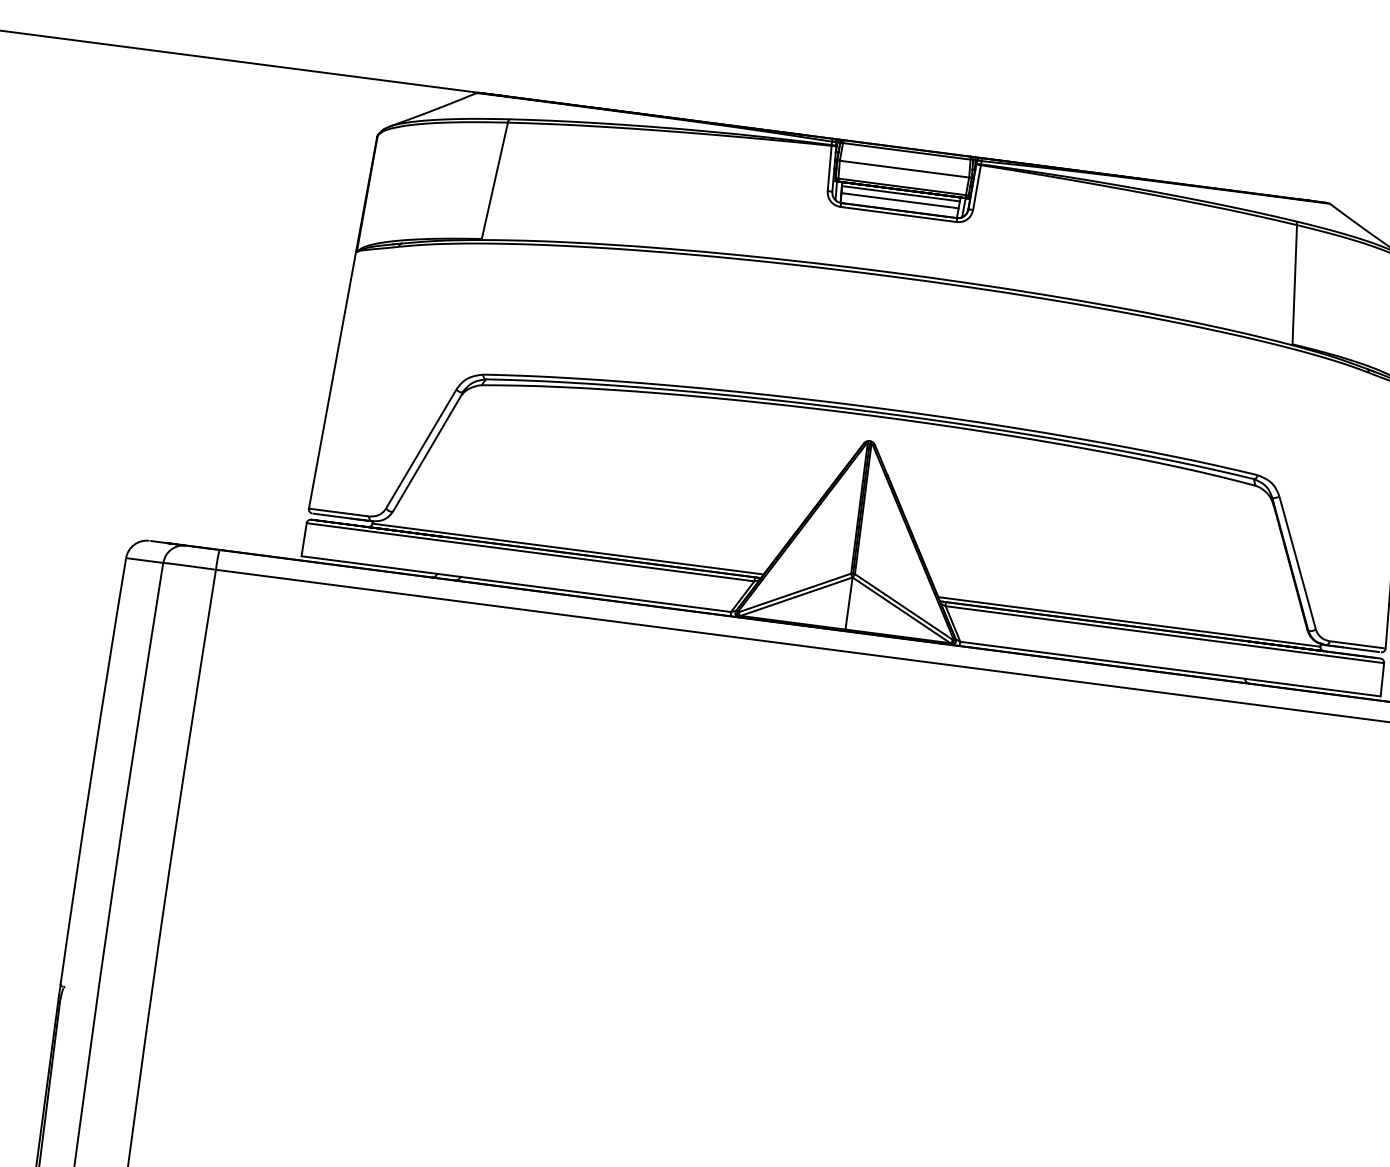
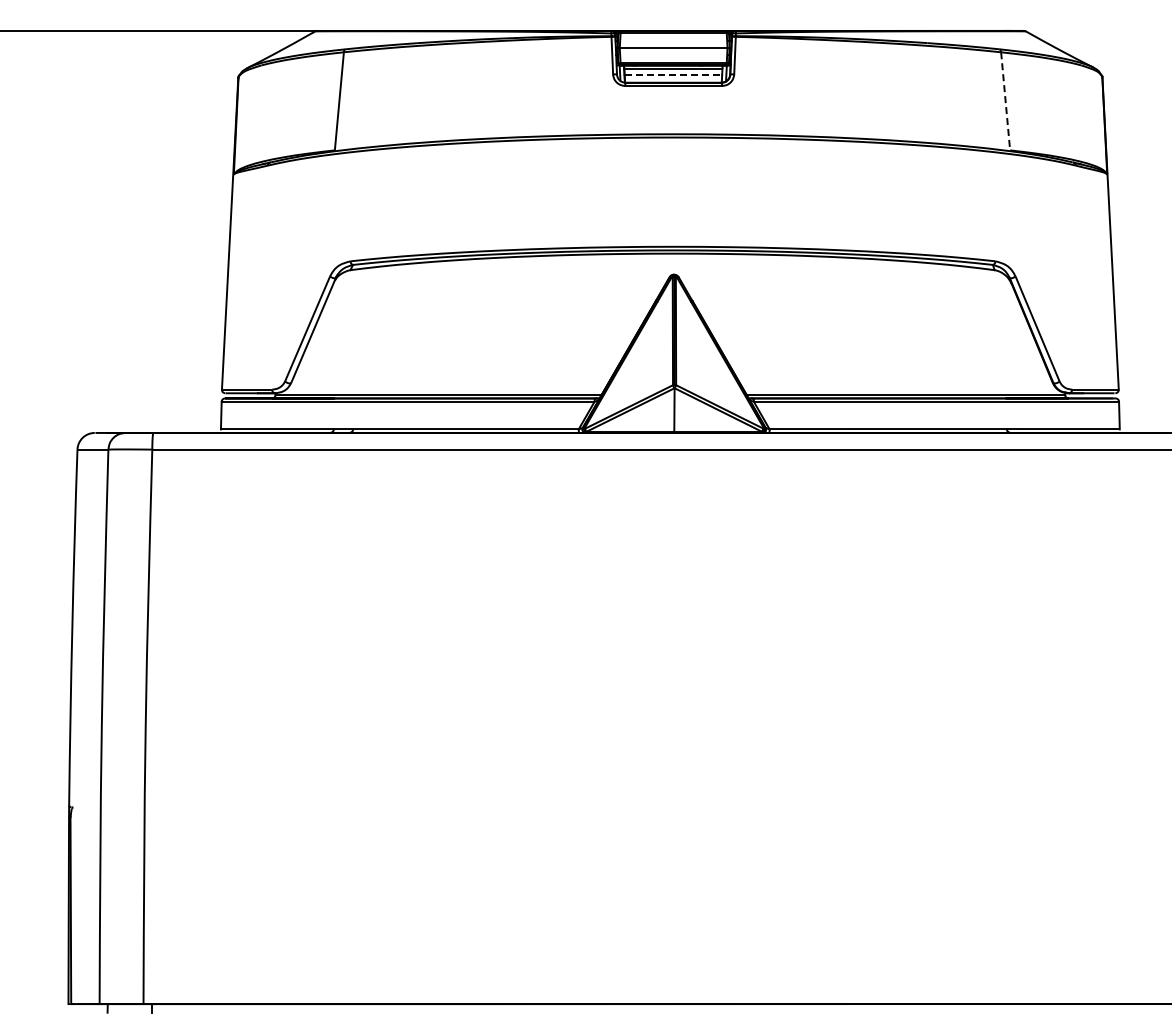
line: (900, 200) -> (673, 74), solid -> dashed
line: (1294, 284) -> (1005, 101), solid -> dashed

